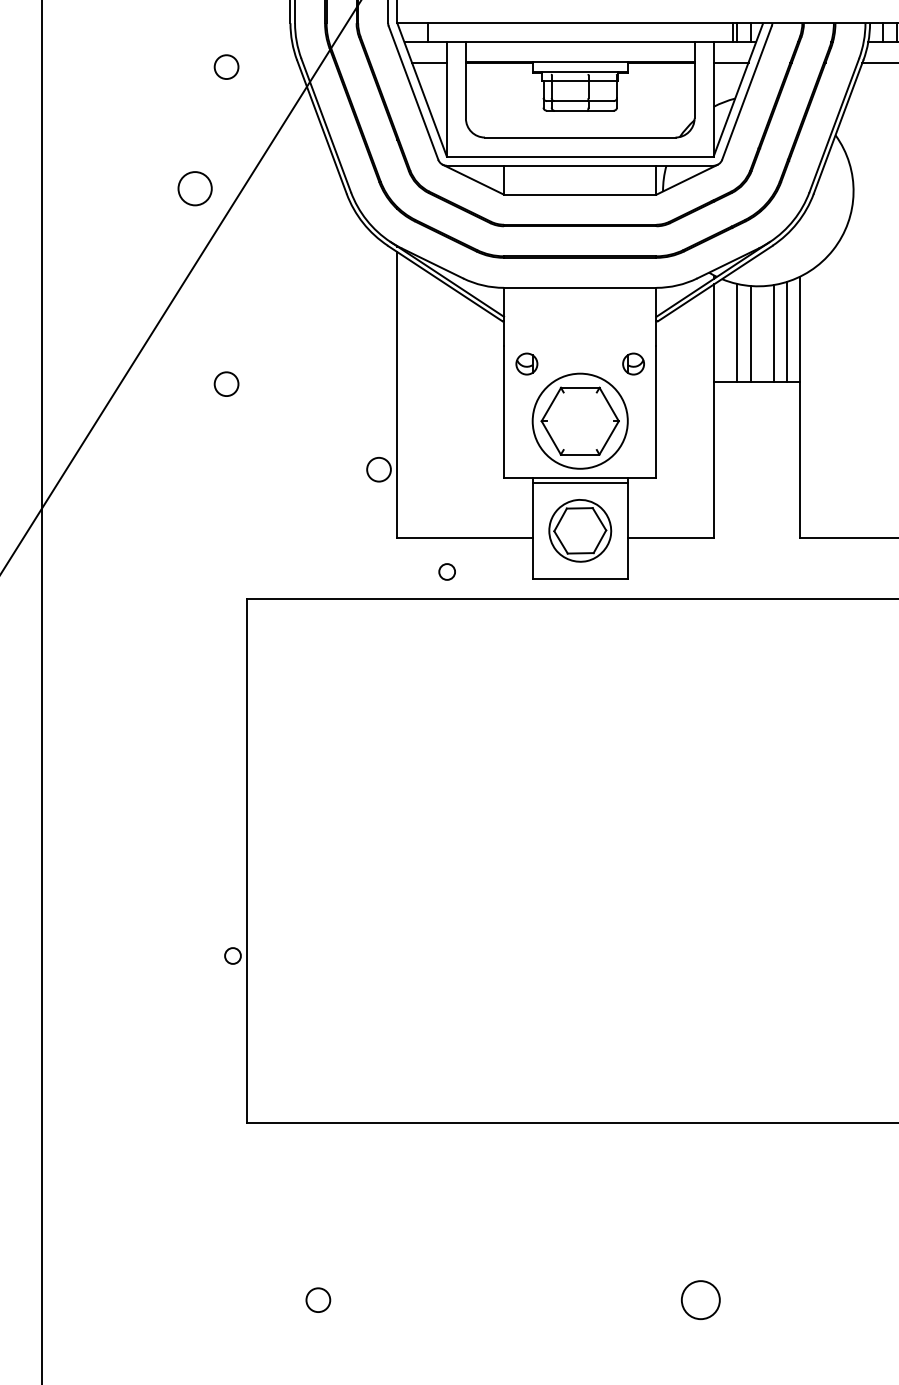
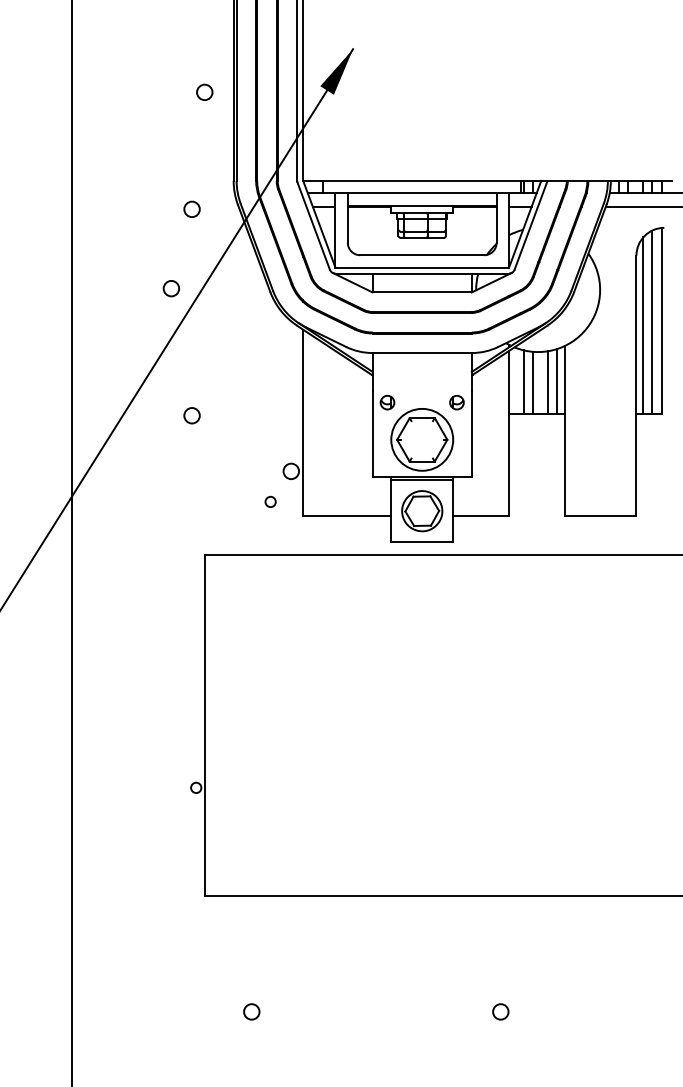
circle: (193, 188) -> (170, 288), size x0.71
circle: (446, 571) -> (270, 501), moved
circle: (700, 1299) -> (500, 1011), size x0.62

